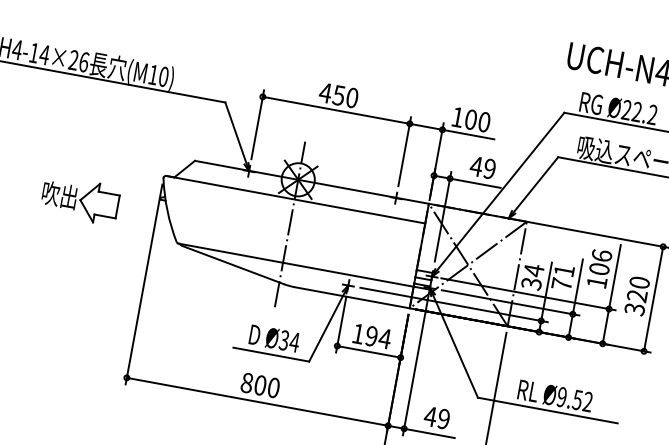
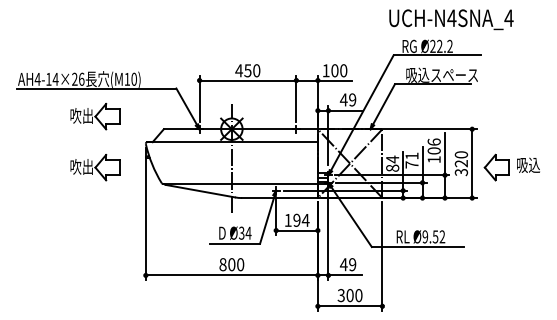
part: (94, 122) -> (95, 116), added
text: (531, 282) -> (392, 167), 34 -> 84

